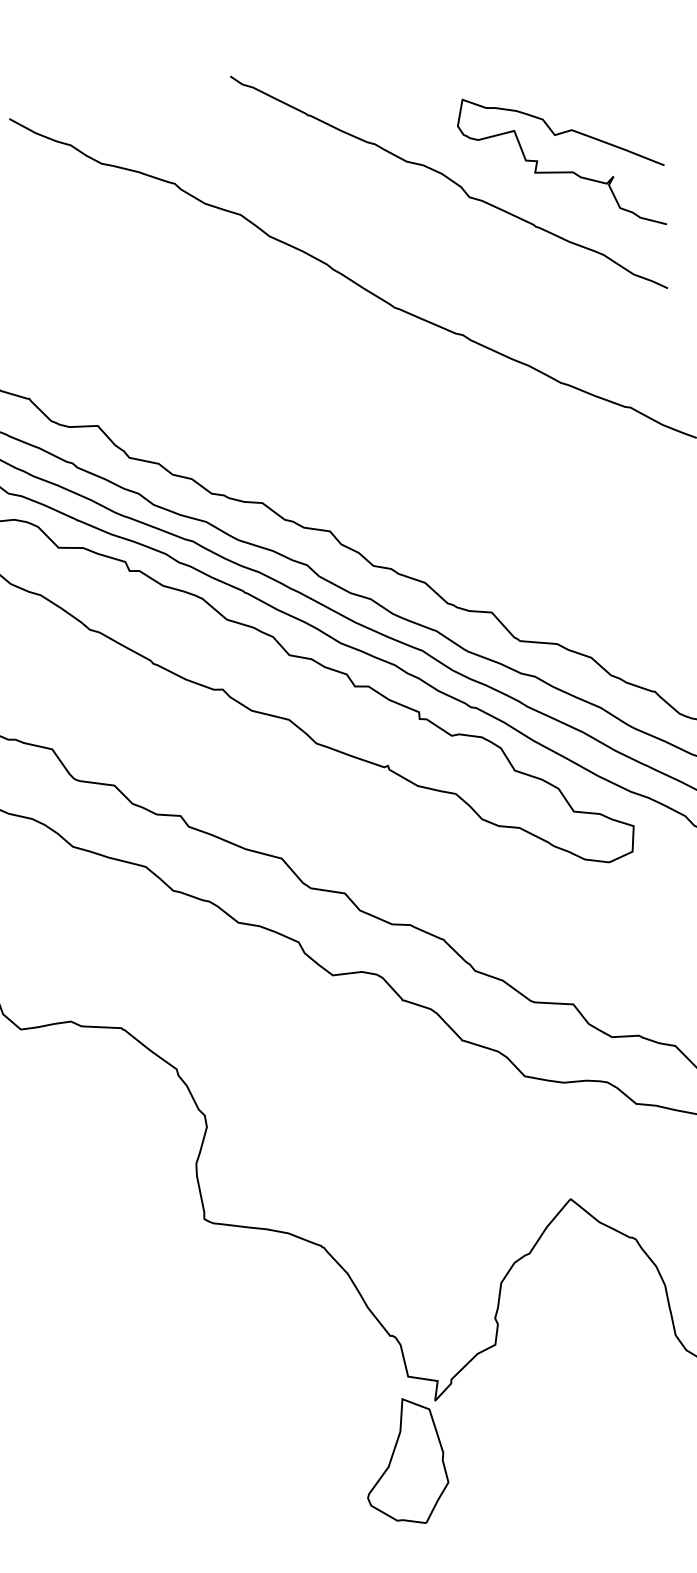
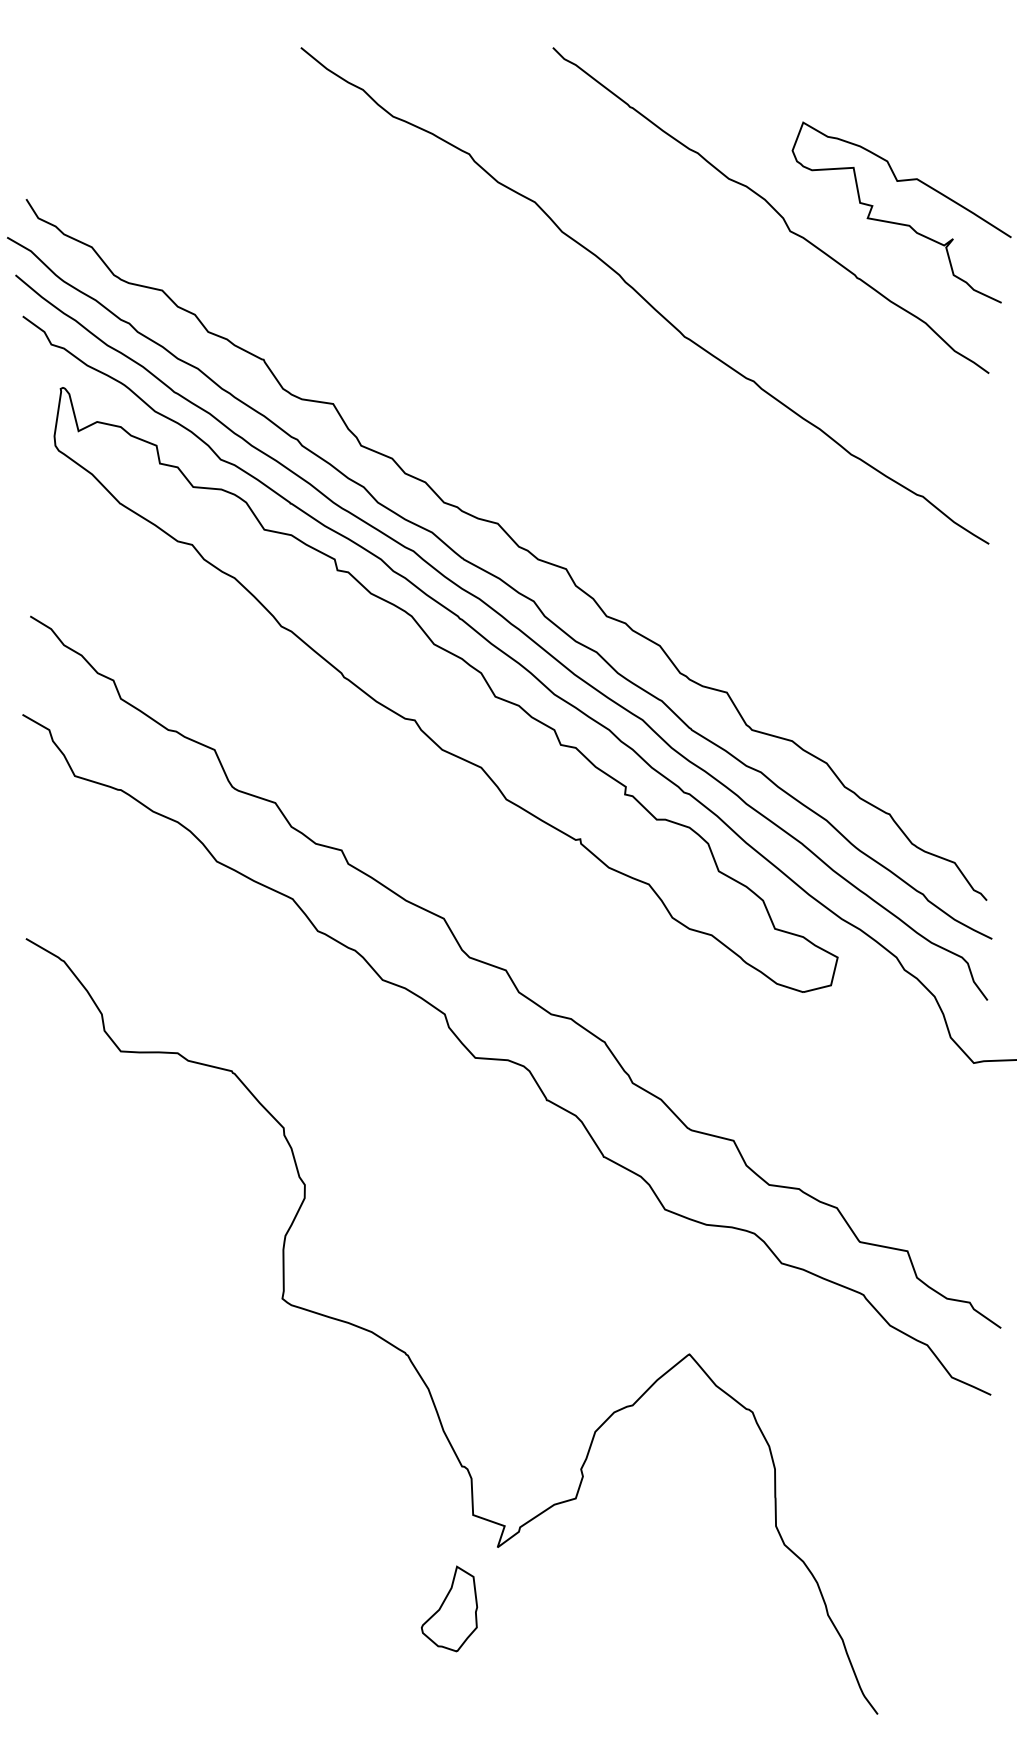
part: (403, 1462) -> (449, 1608), size x0.6

